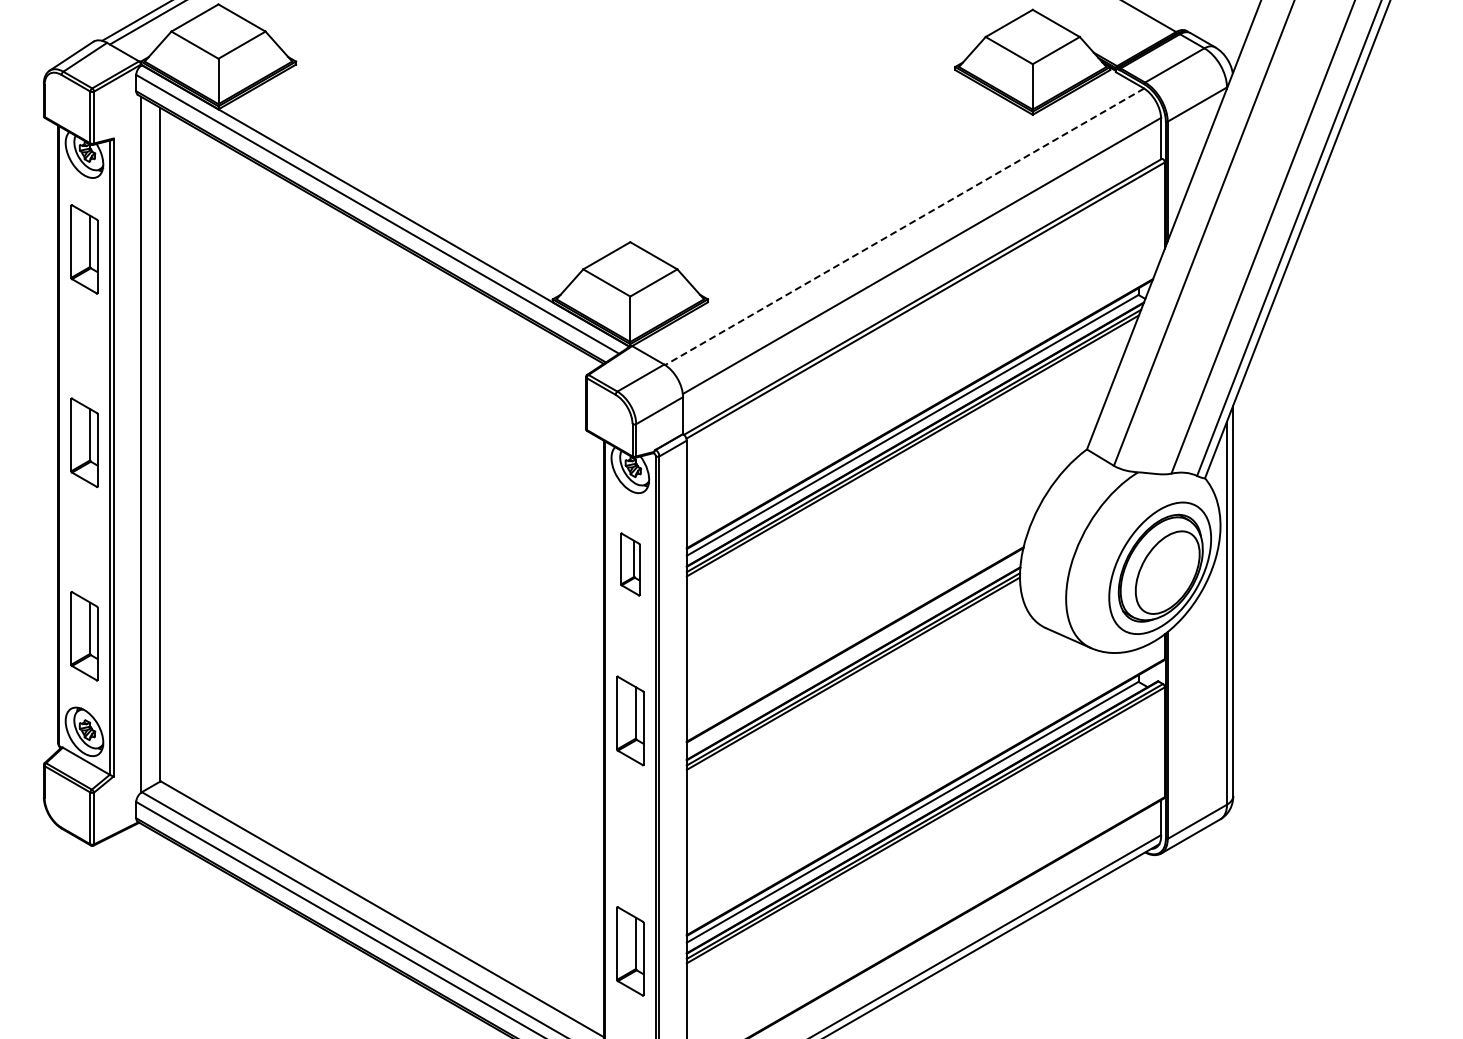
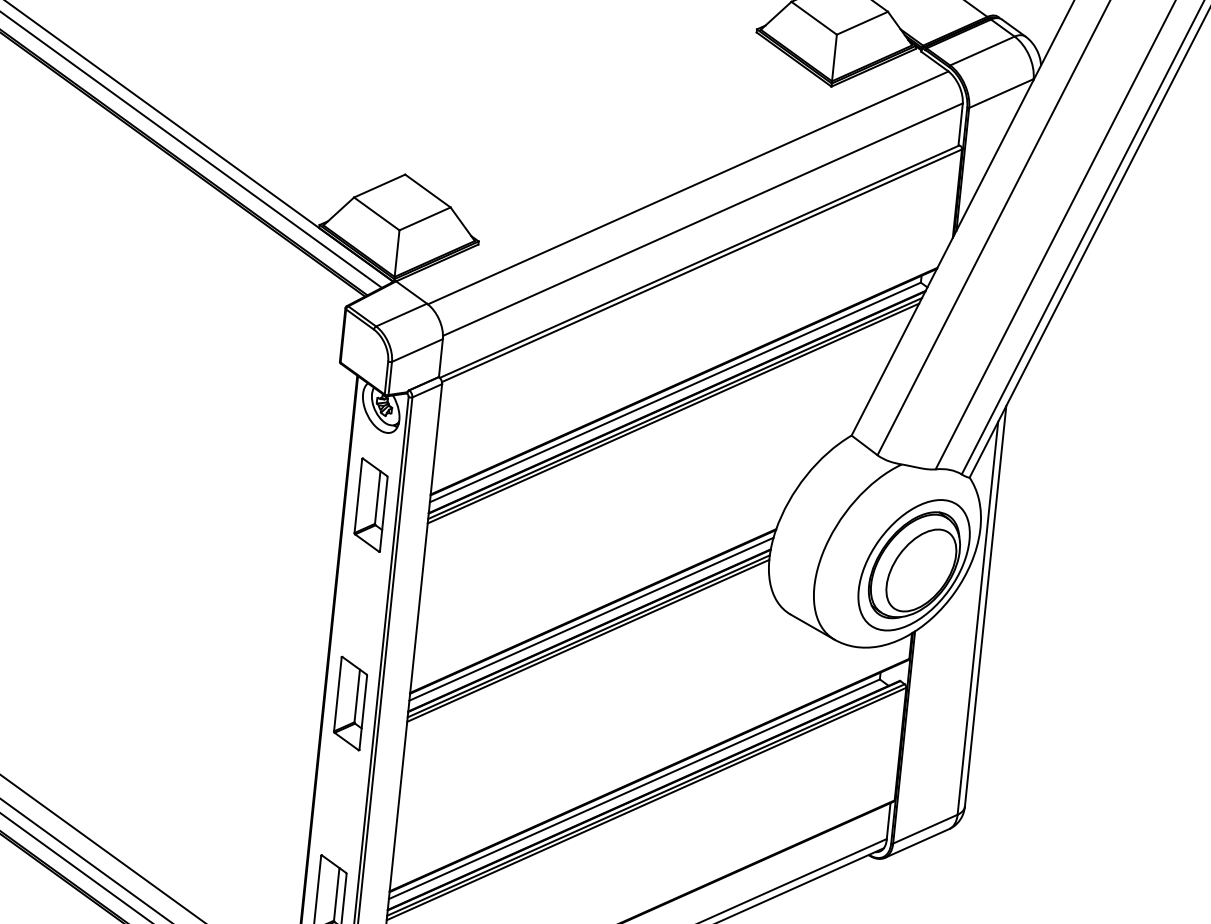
line: (904, 226) -> (688, 187), dashed -> solid
part: (630, 564) -> (371, 505), size x1.43
line: (853, 652) -> (590, 619), added
part: (630, 720) -> (350, 703), moved

